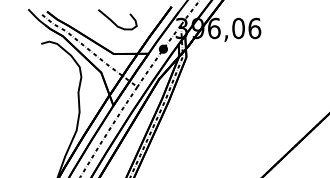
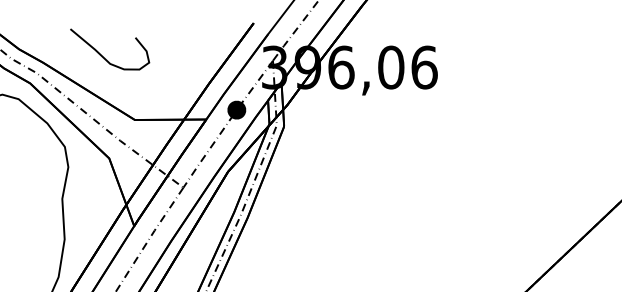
curve: (114, 22) -> (103, 55), moved

